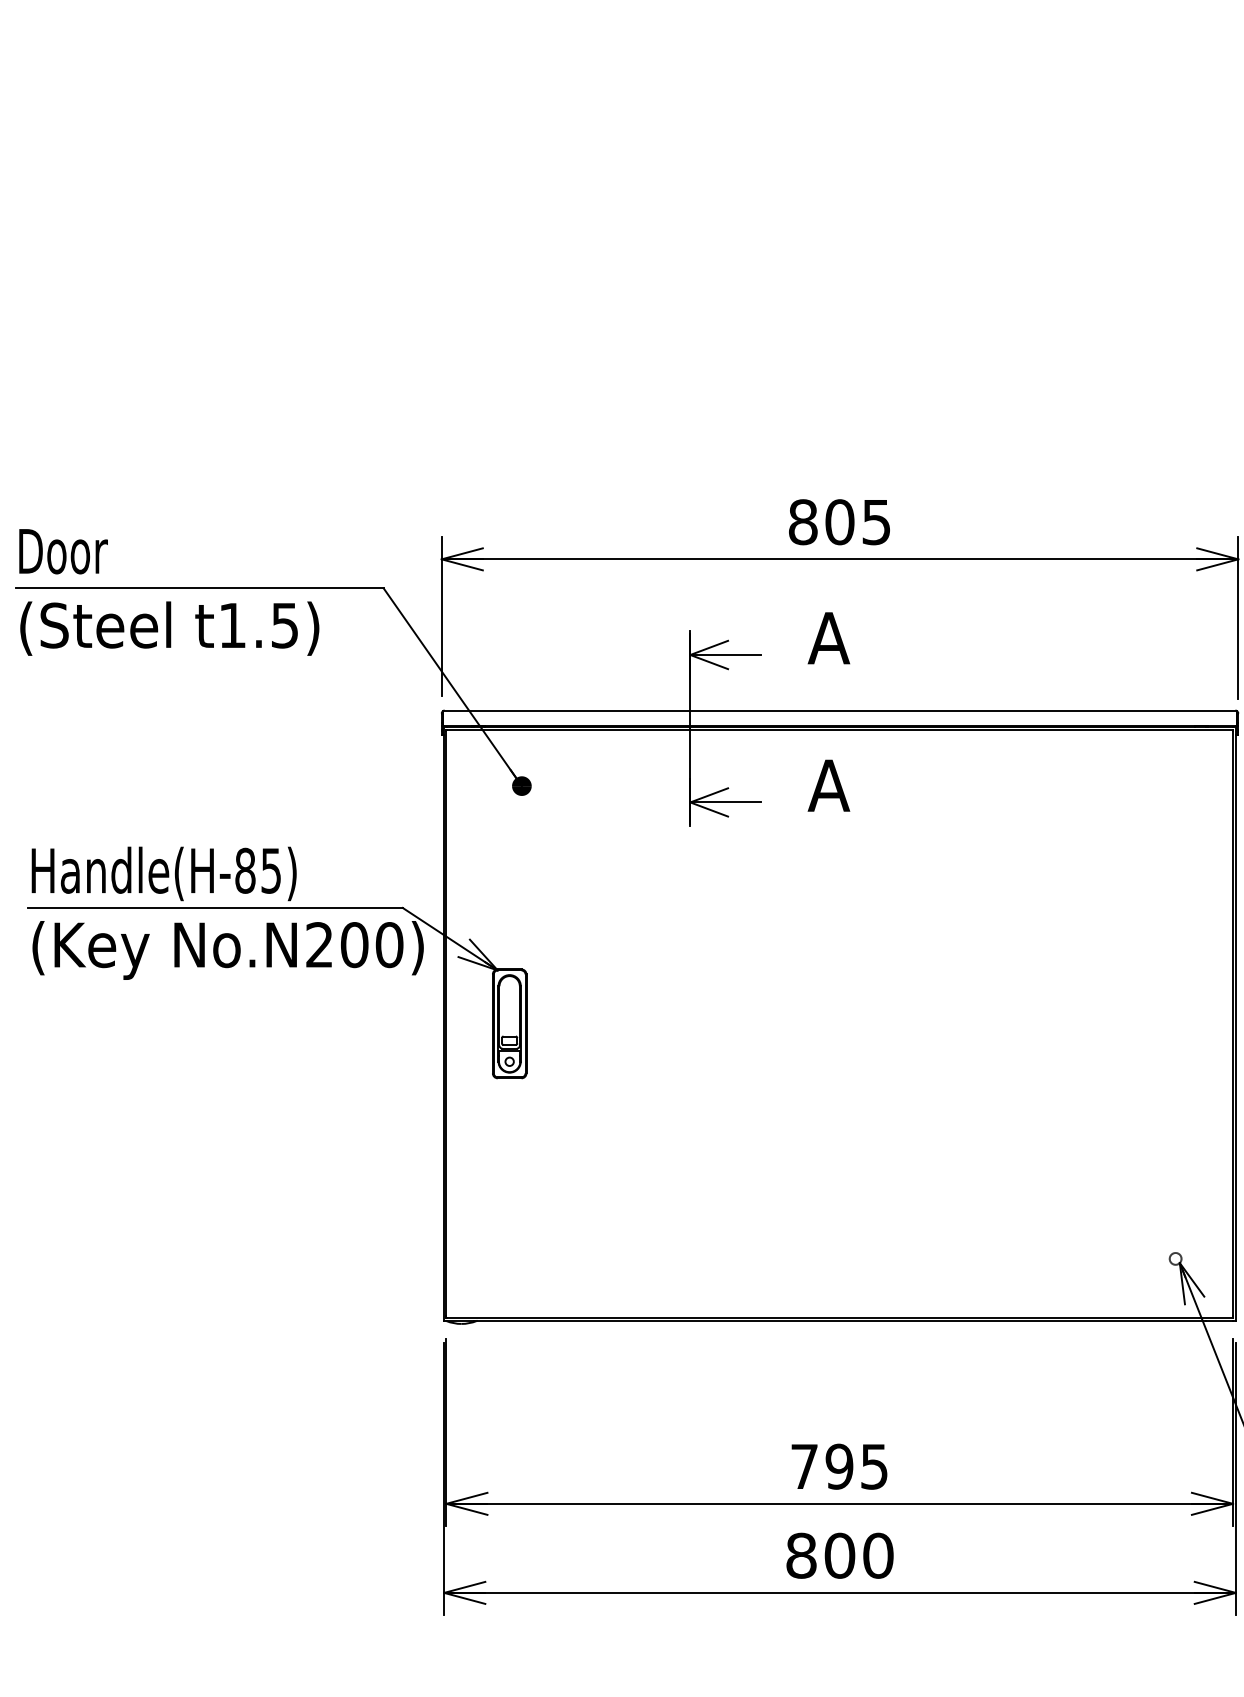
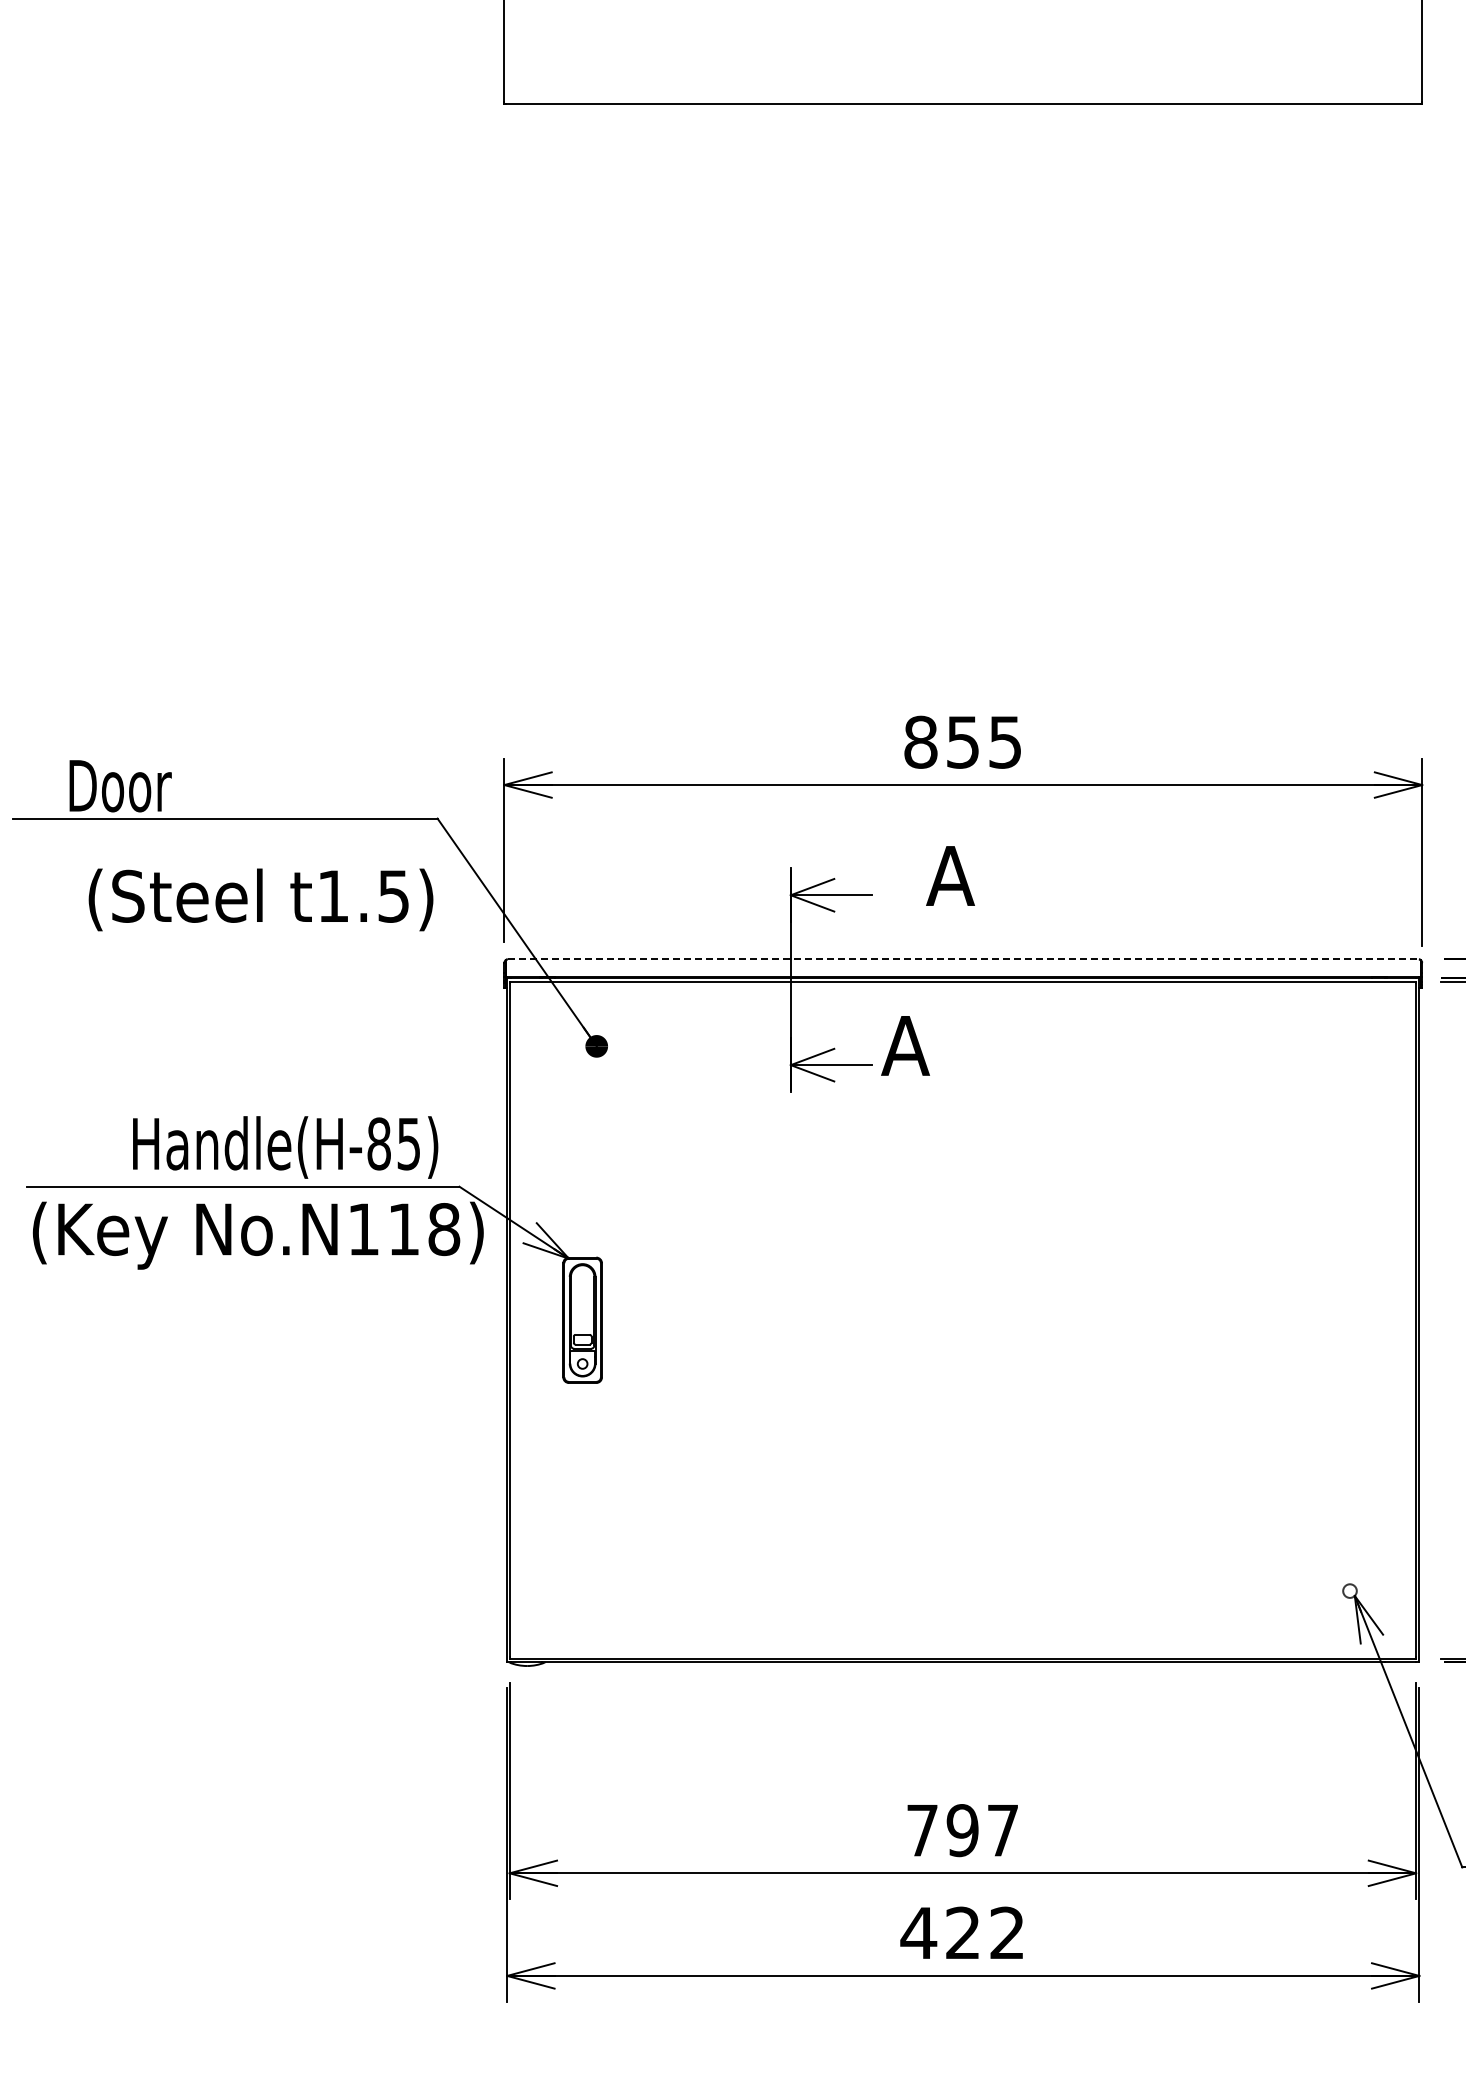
text: (839, 521) -> (962, 741), 805 -> 855
text: (63, 551) -> (120, 786), moved
text: (169, 628) -> (260, 899), moved
line: (840, 710) -> (963, 959), solid -> dashed
text: (828, 785) -> (905, 1045), moved
text: (164, 873) -> (285, 1147), moved
text: (355, 945) -> (404, 1229), No.N200) -> No.N118)
text: (874, 1467) -> (1002, 1831), 795 -> 797
text: (839, 1555) -> (962, 1932), 800 -> 422

